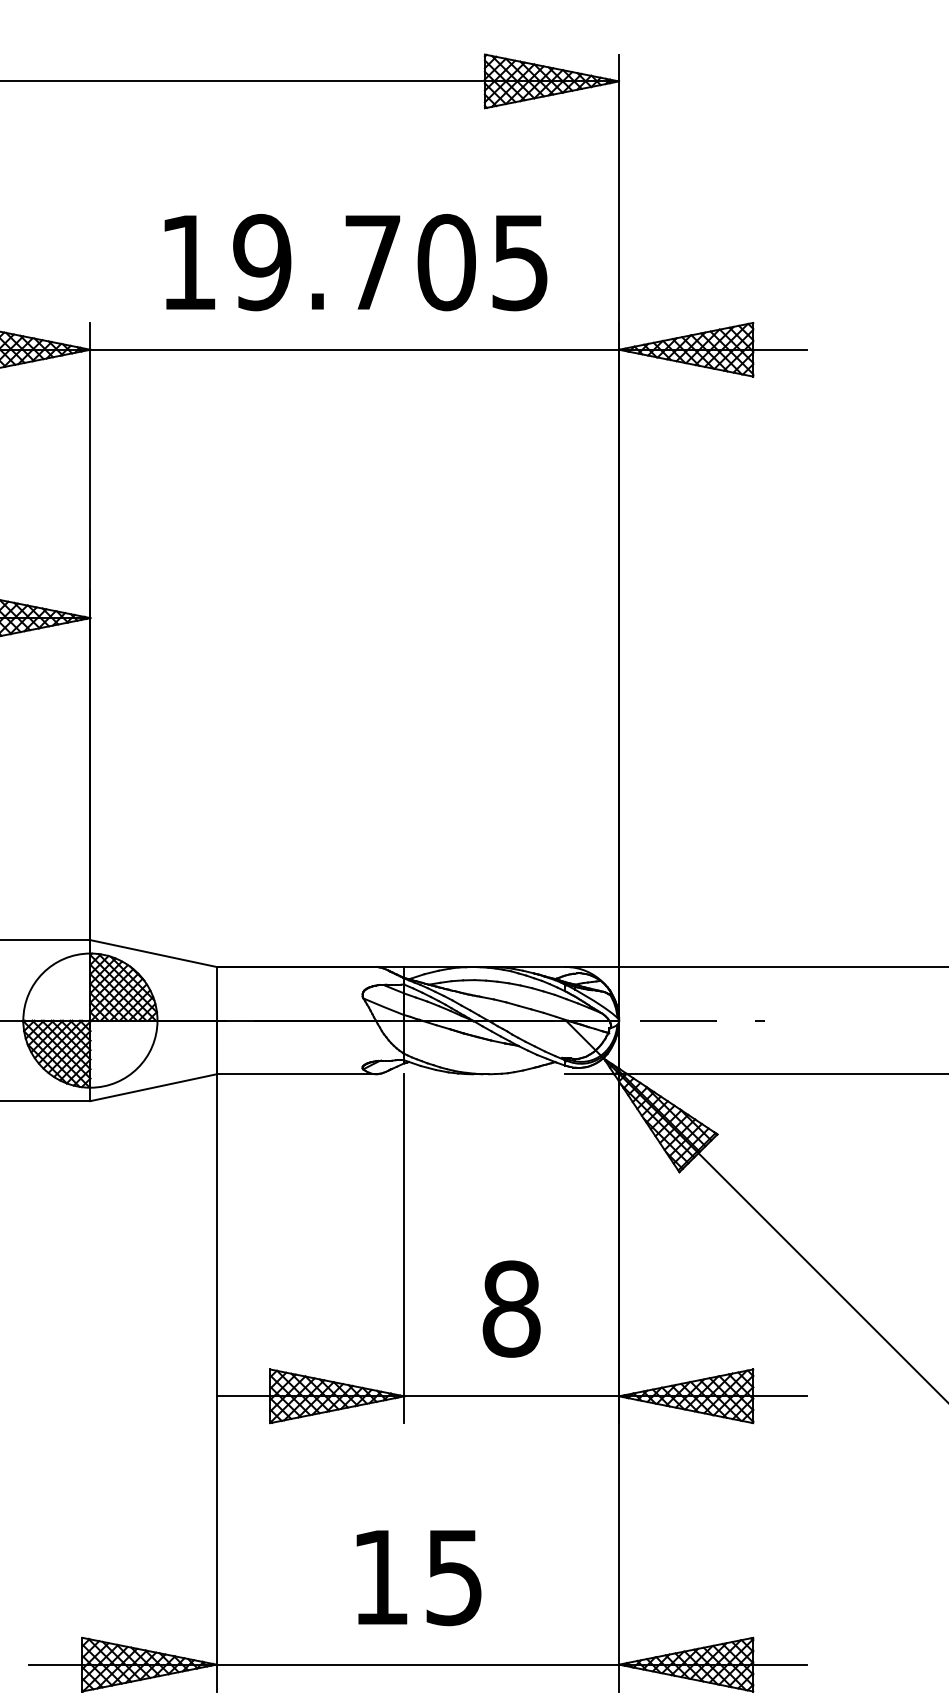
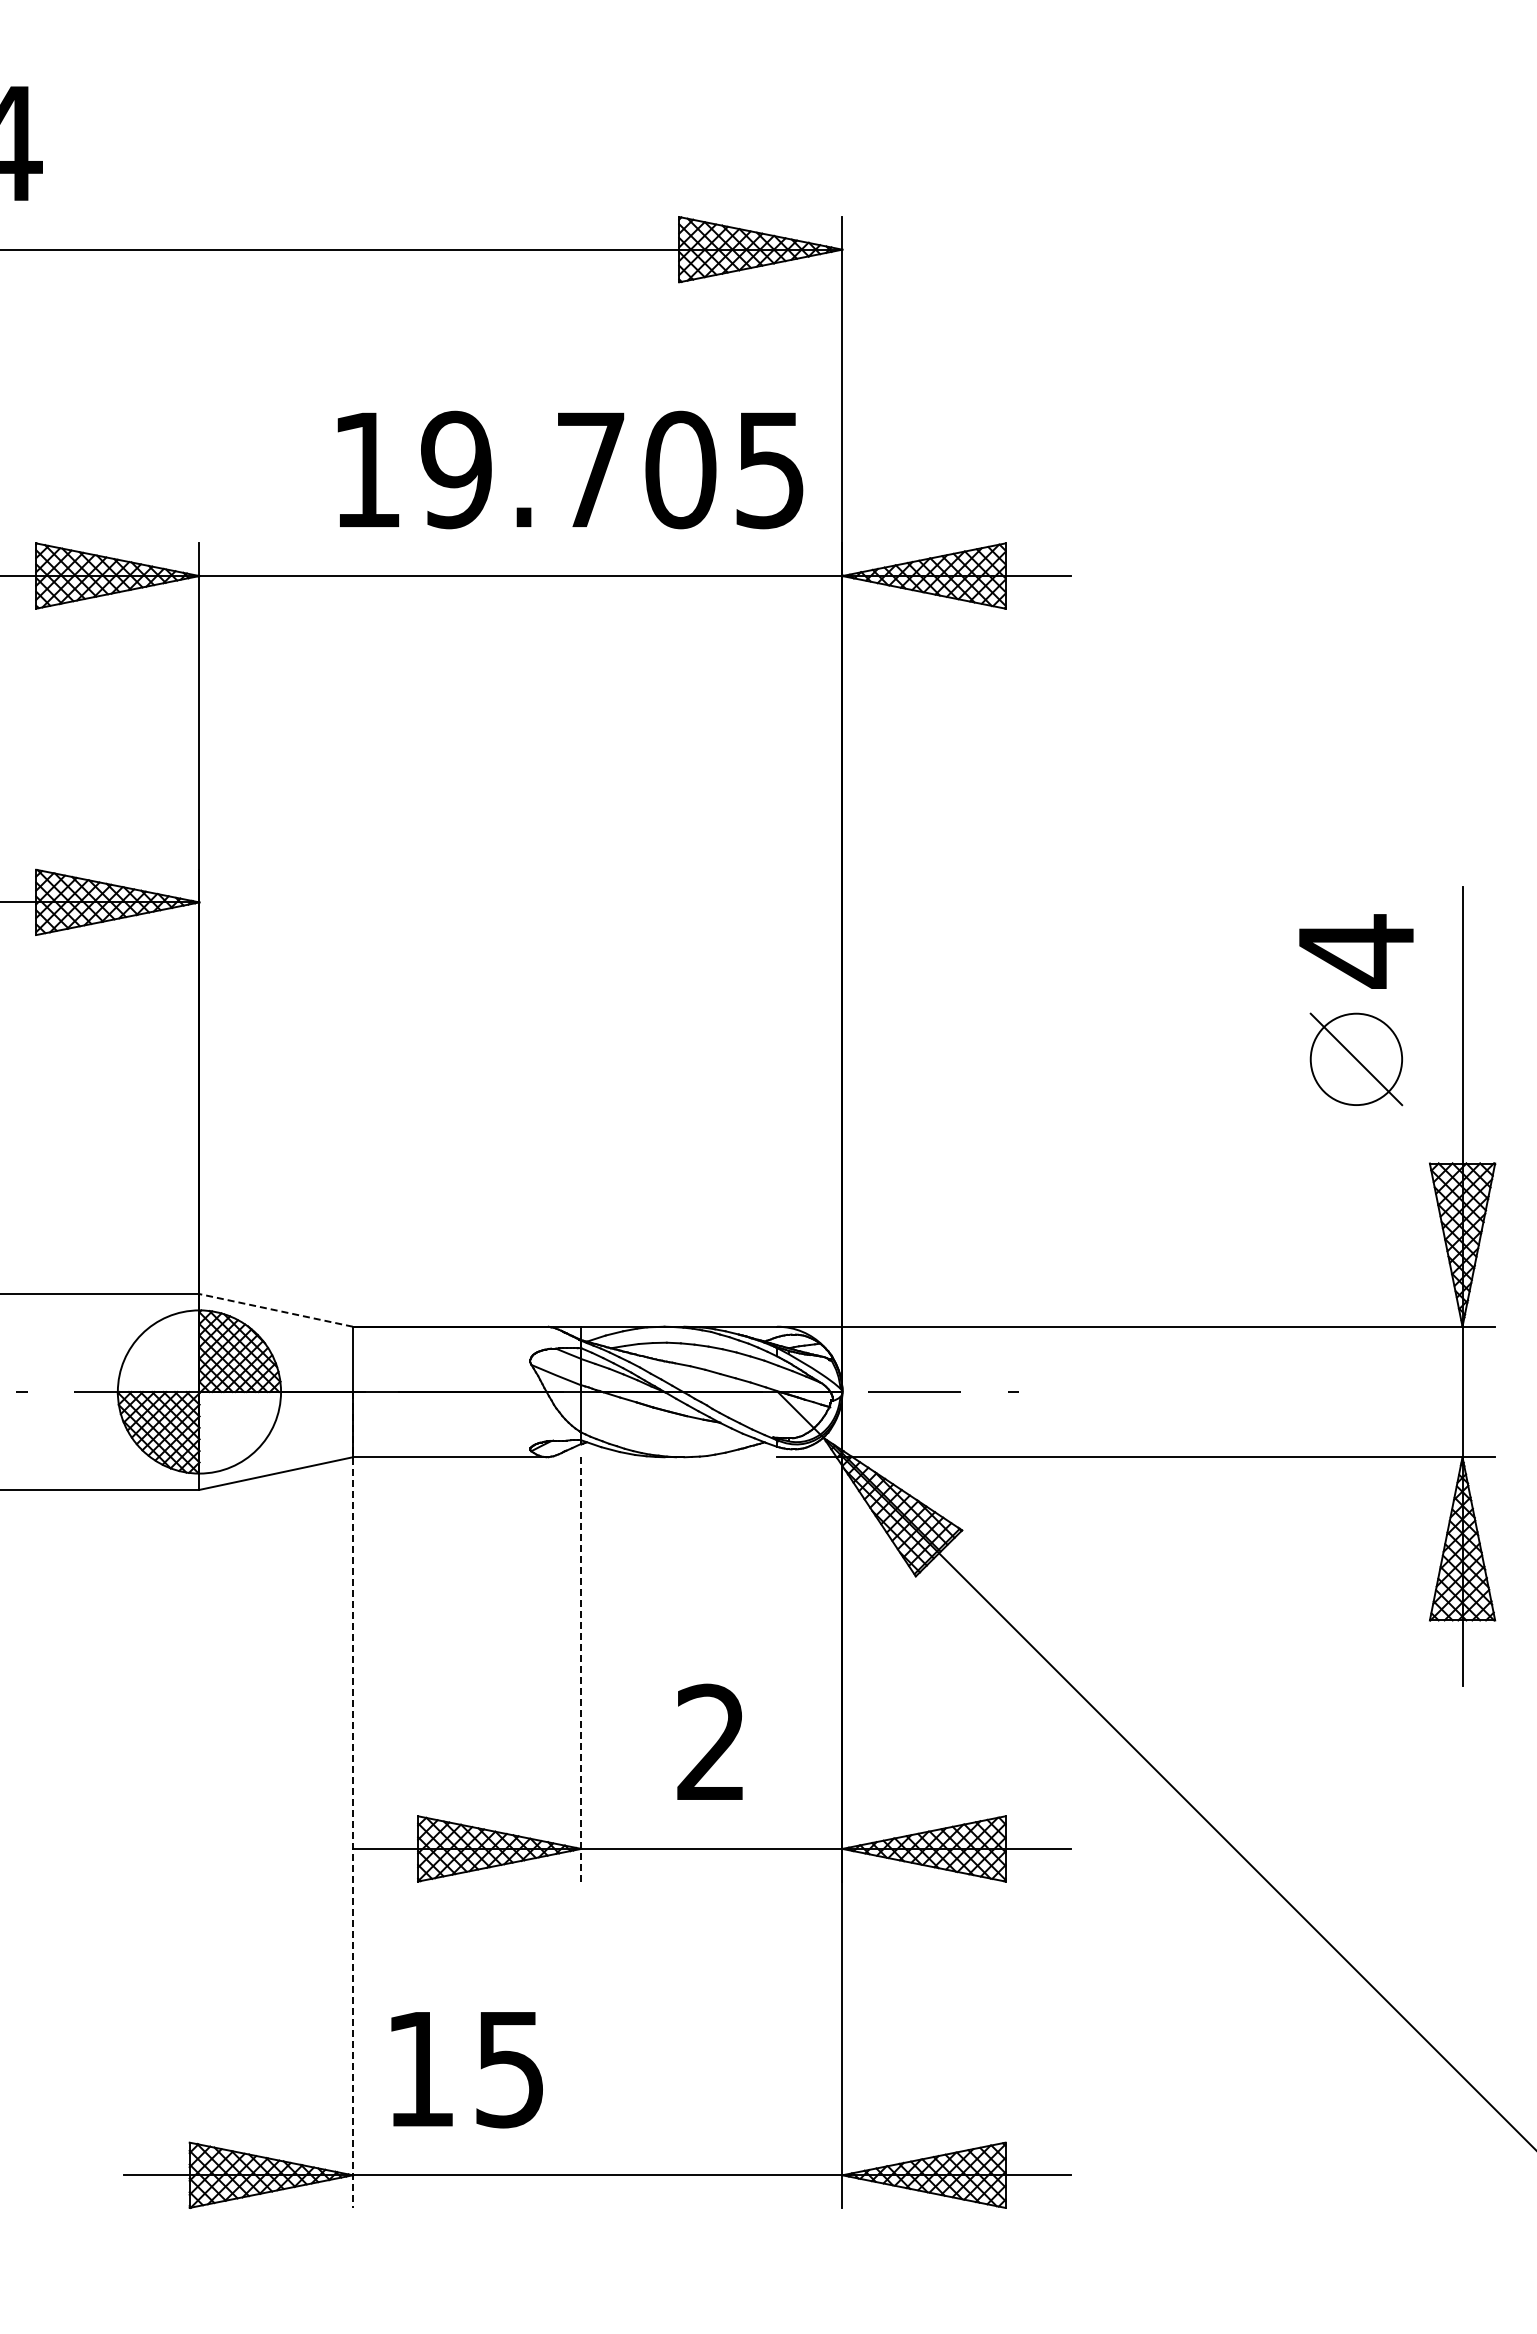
text: (356, 262) -> (570, 469), moved
line: (152, 953) -> (275, 1310), solid -> dashed
line: (404, 1248) -> (581, 1669), solid -> dashed
text: (511, 1308) -> (711, 1742), 8 -> 2
line: (216, 1355) -> (352, 1799), solid -> dashed
text: (418, 1578) -> (466, 2070), moved

